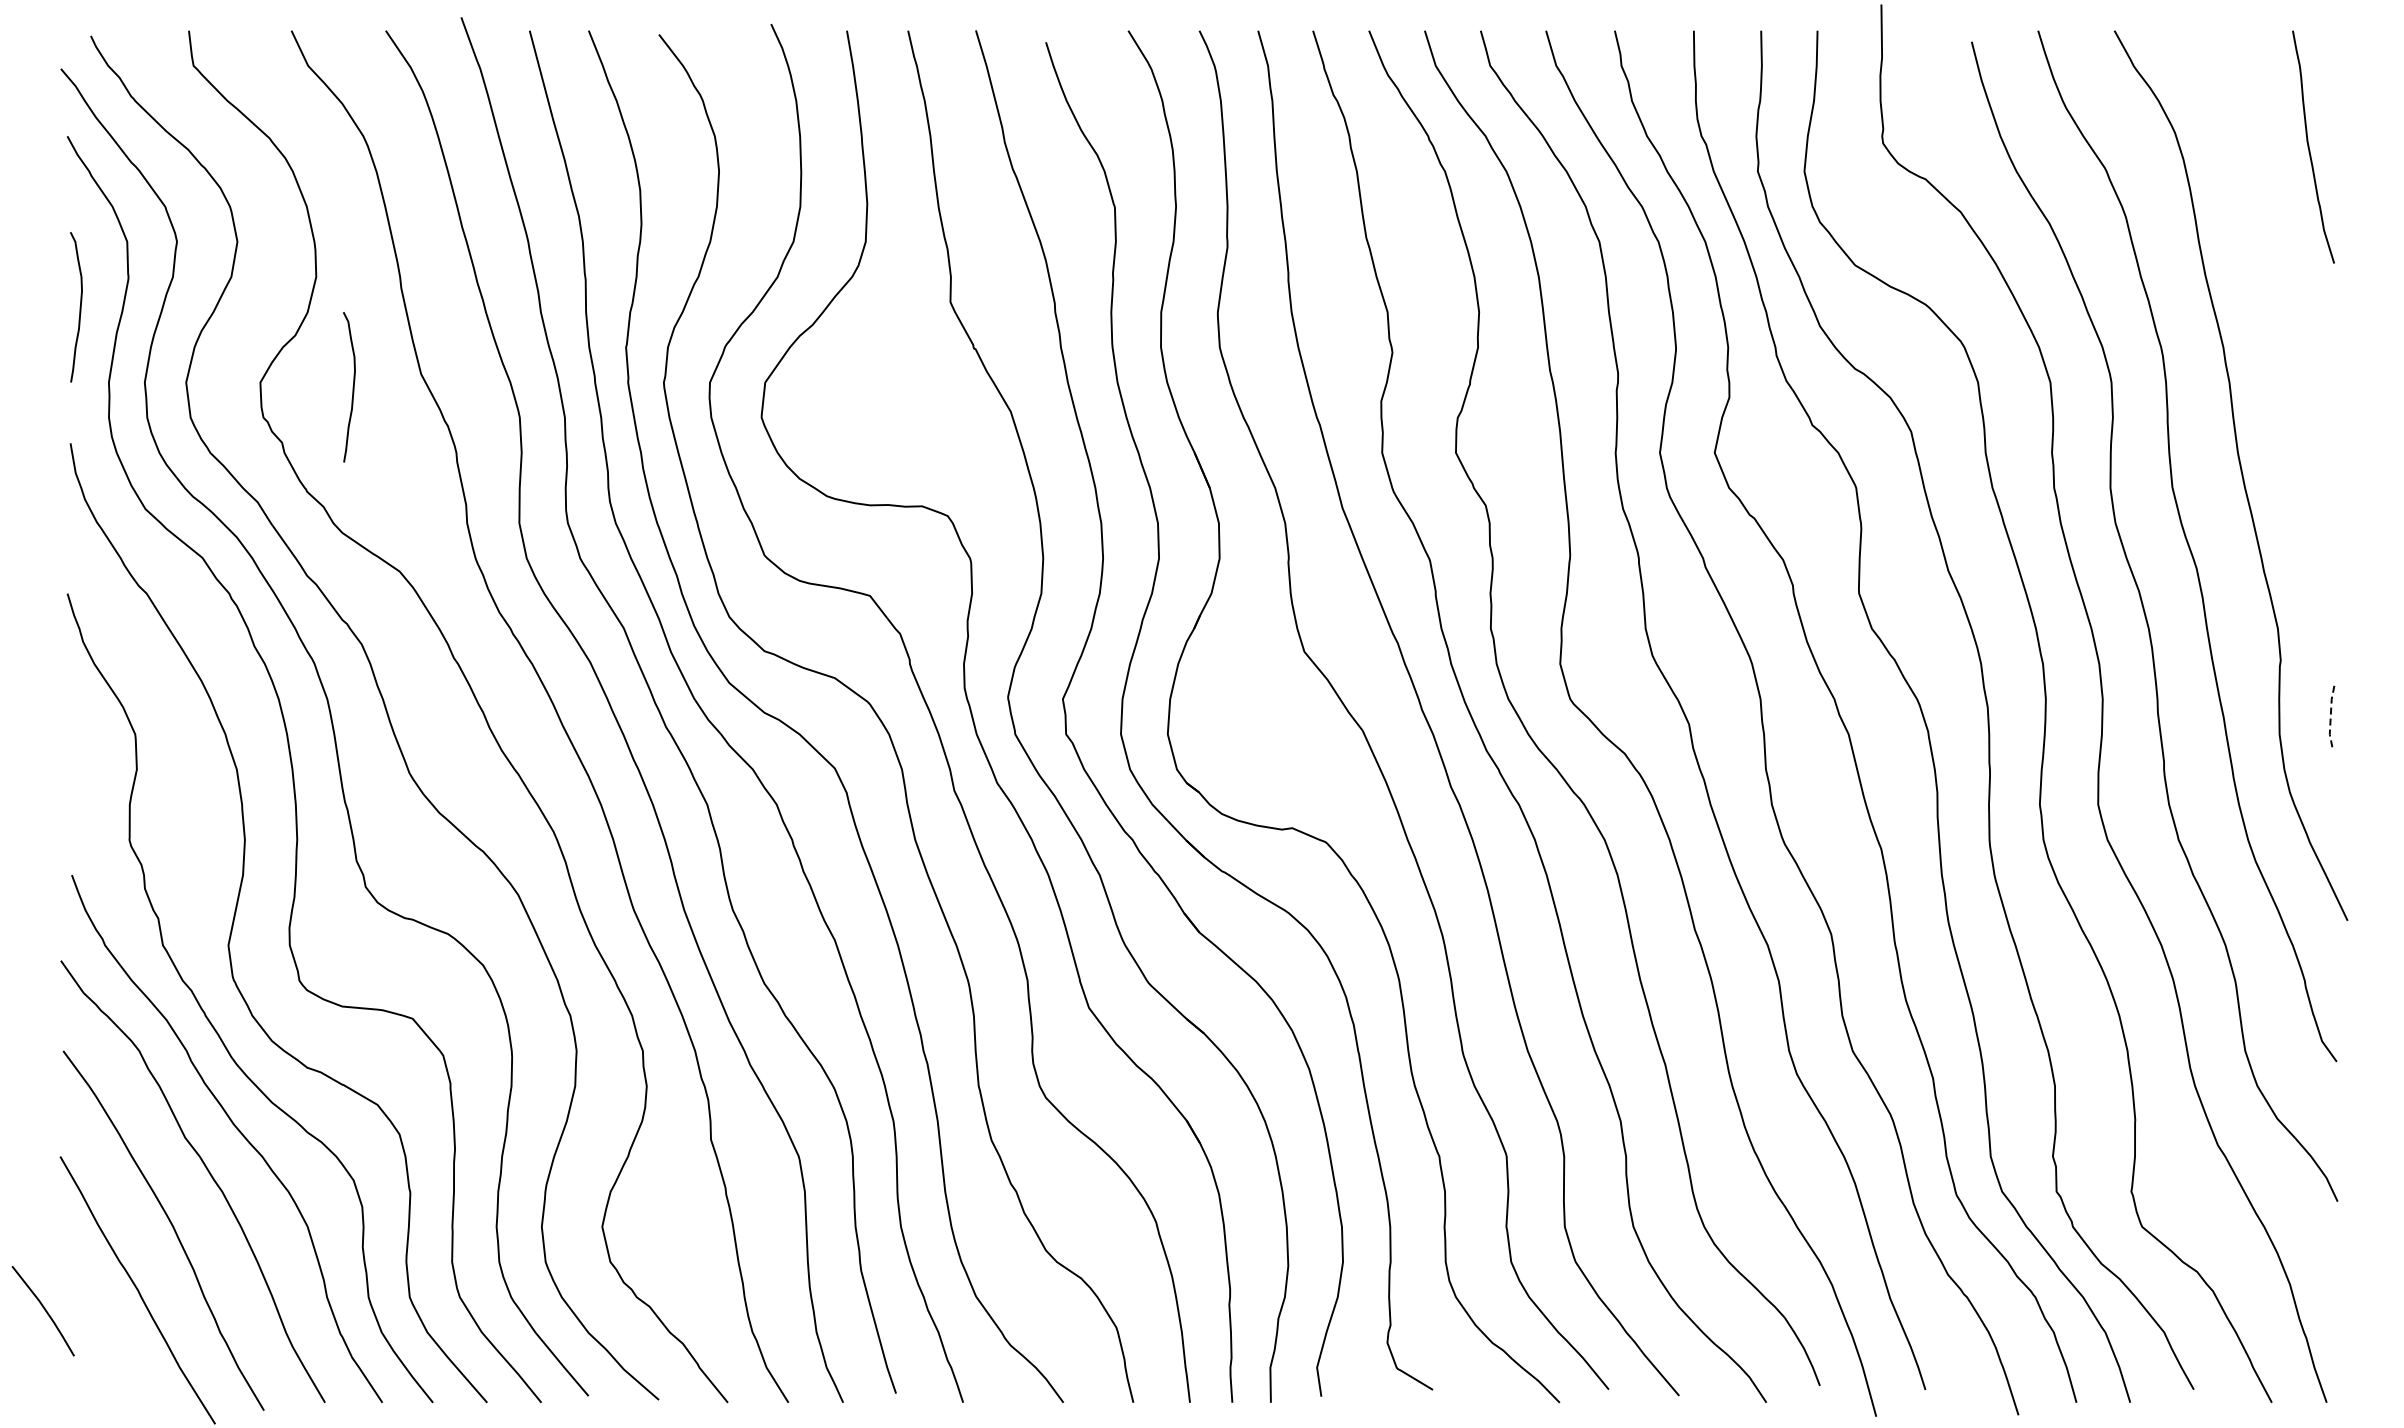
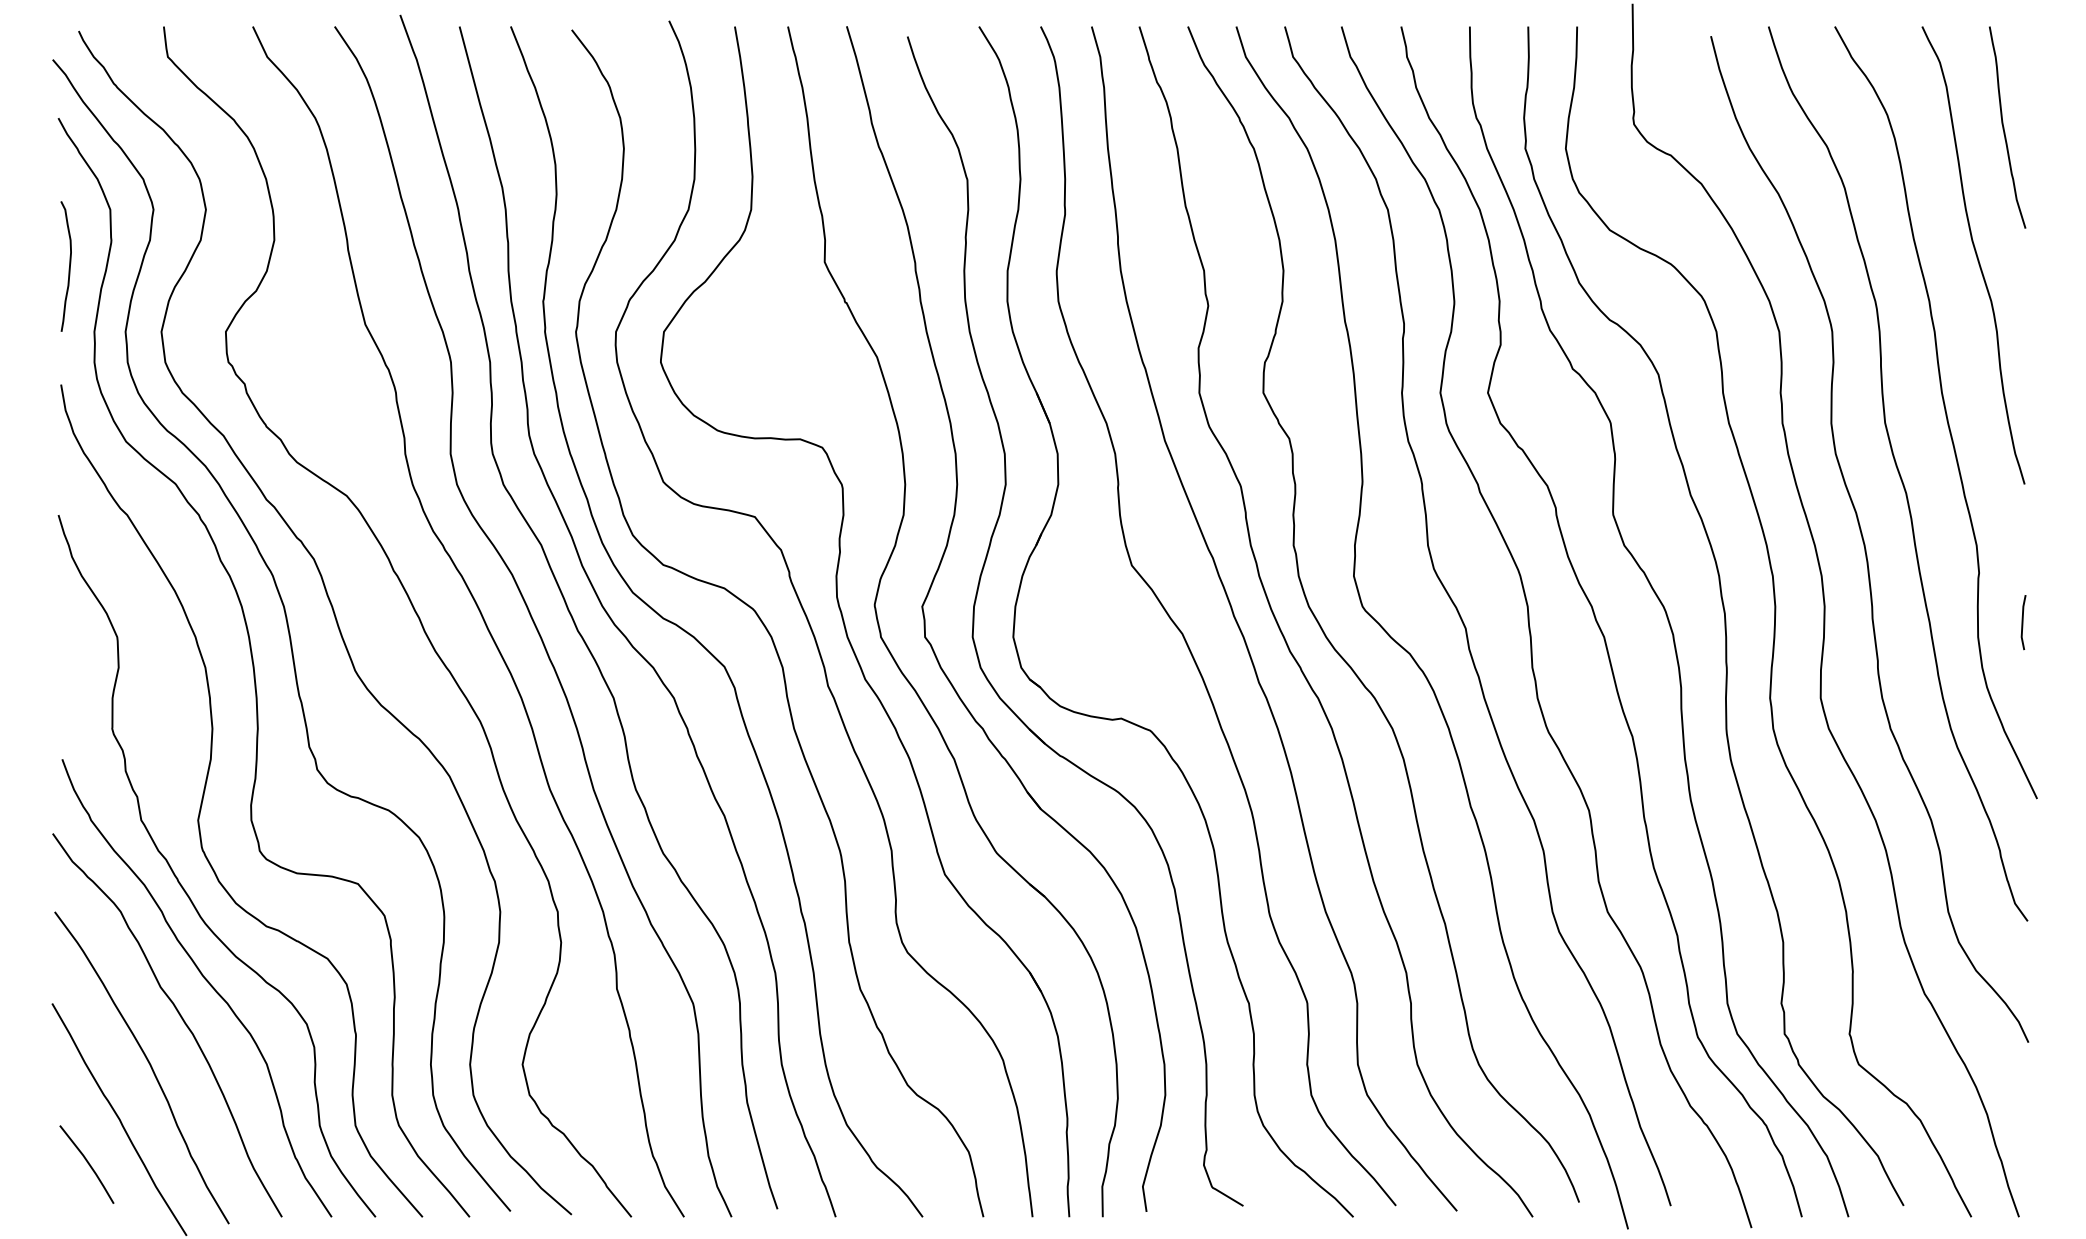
curve: (2276, 293) -> (1975, 254), added
curve: (352, 387) -> (305, 336), removed
line: (2330, 717) -> (2022, 622), dashed -> solid
line: (44, 1310) -> (87, 1164), moved

